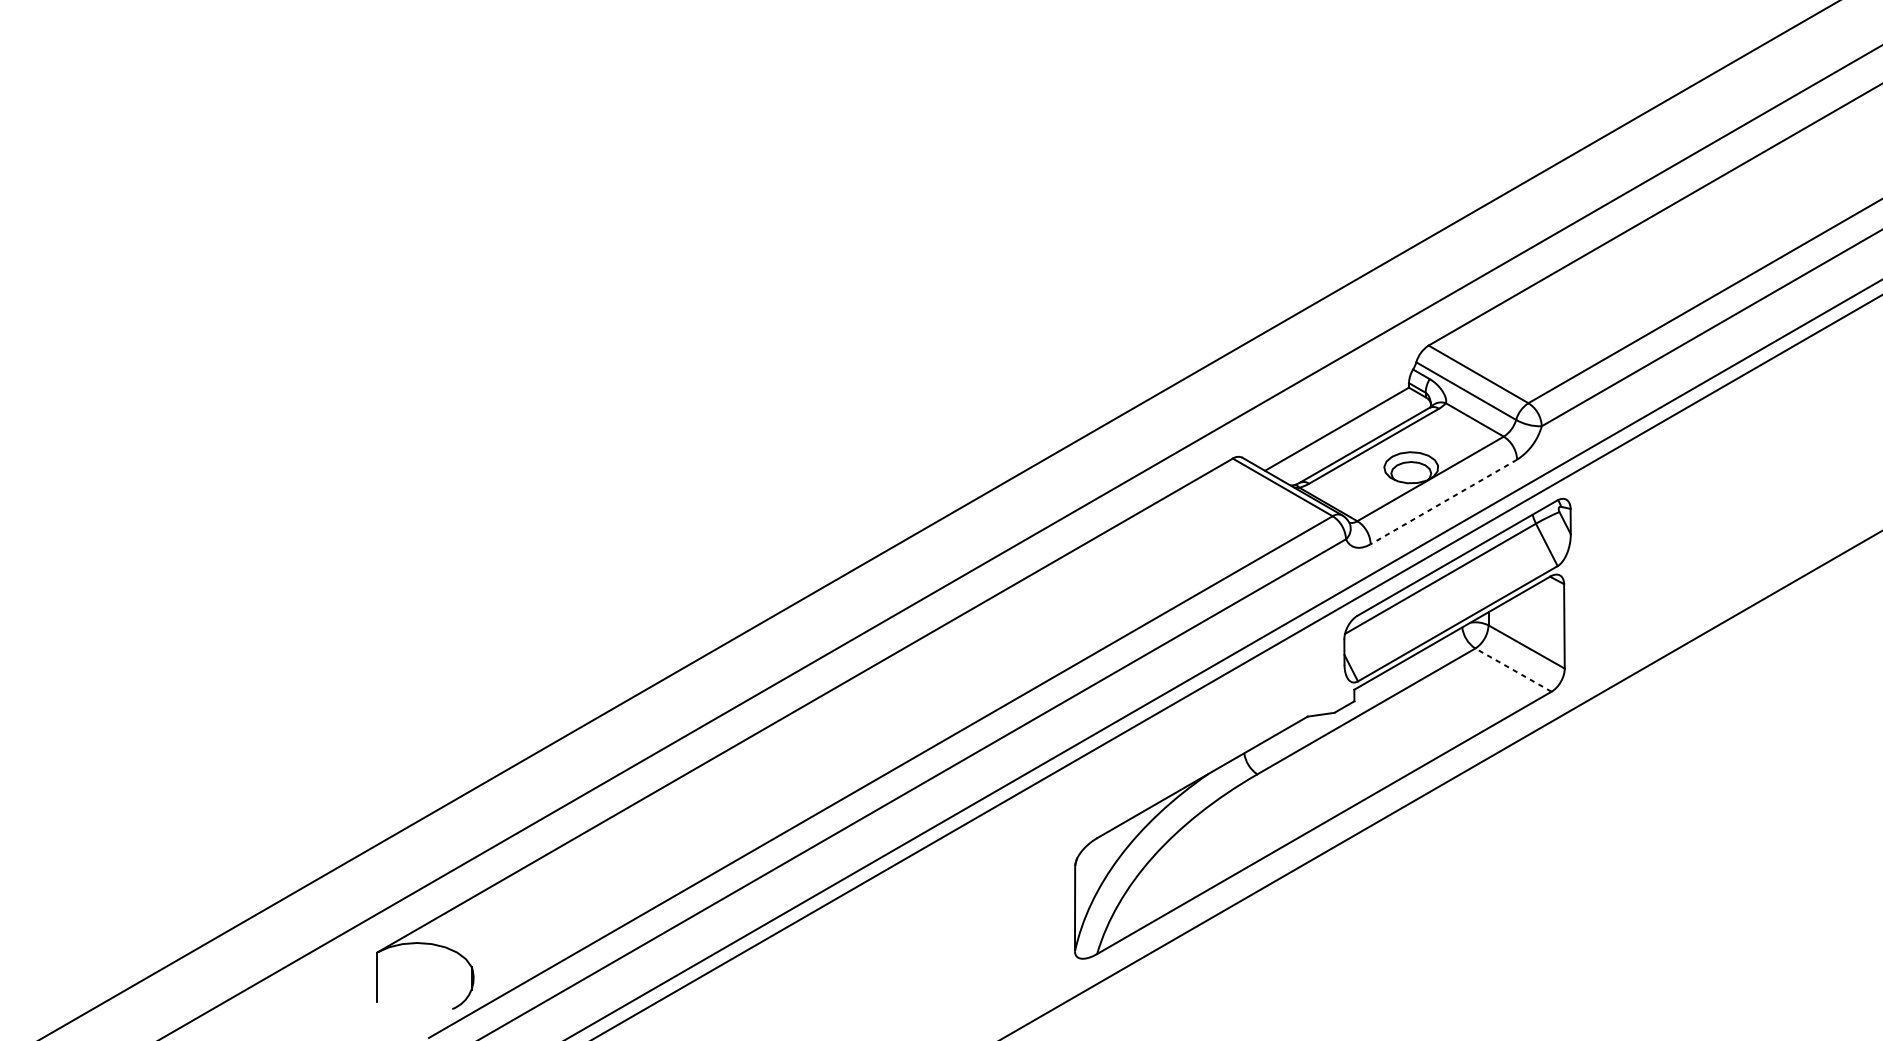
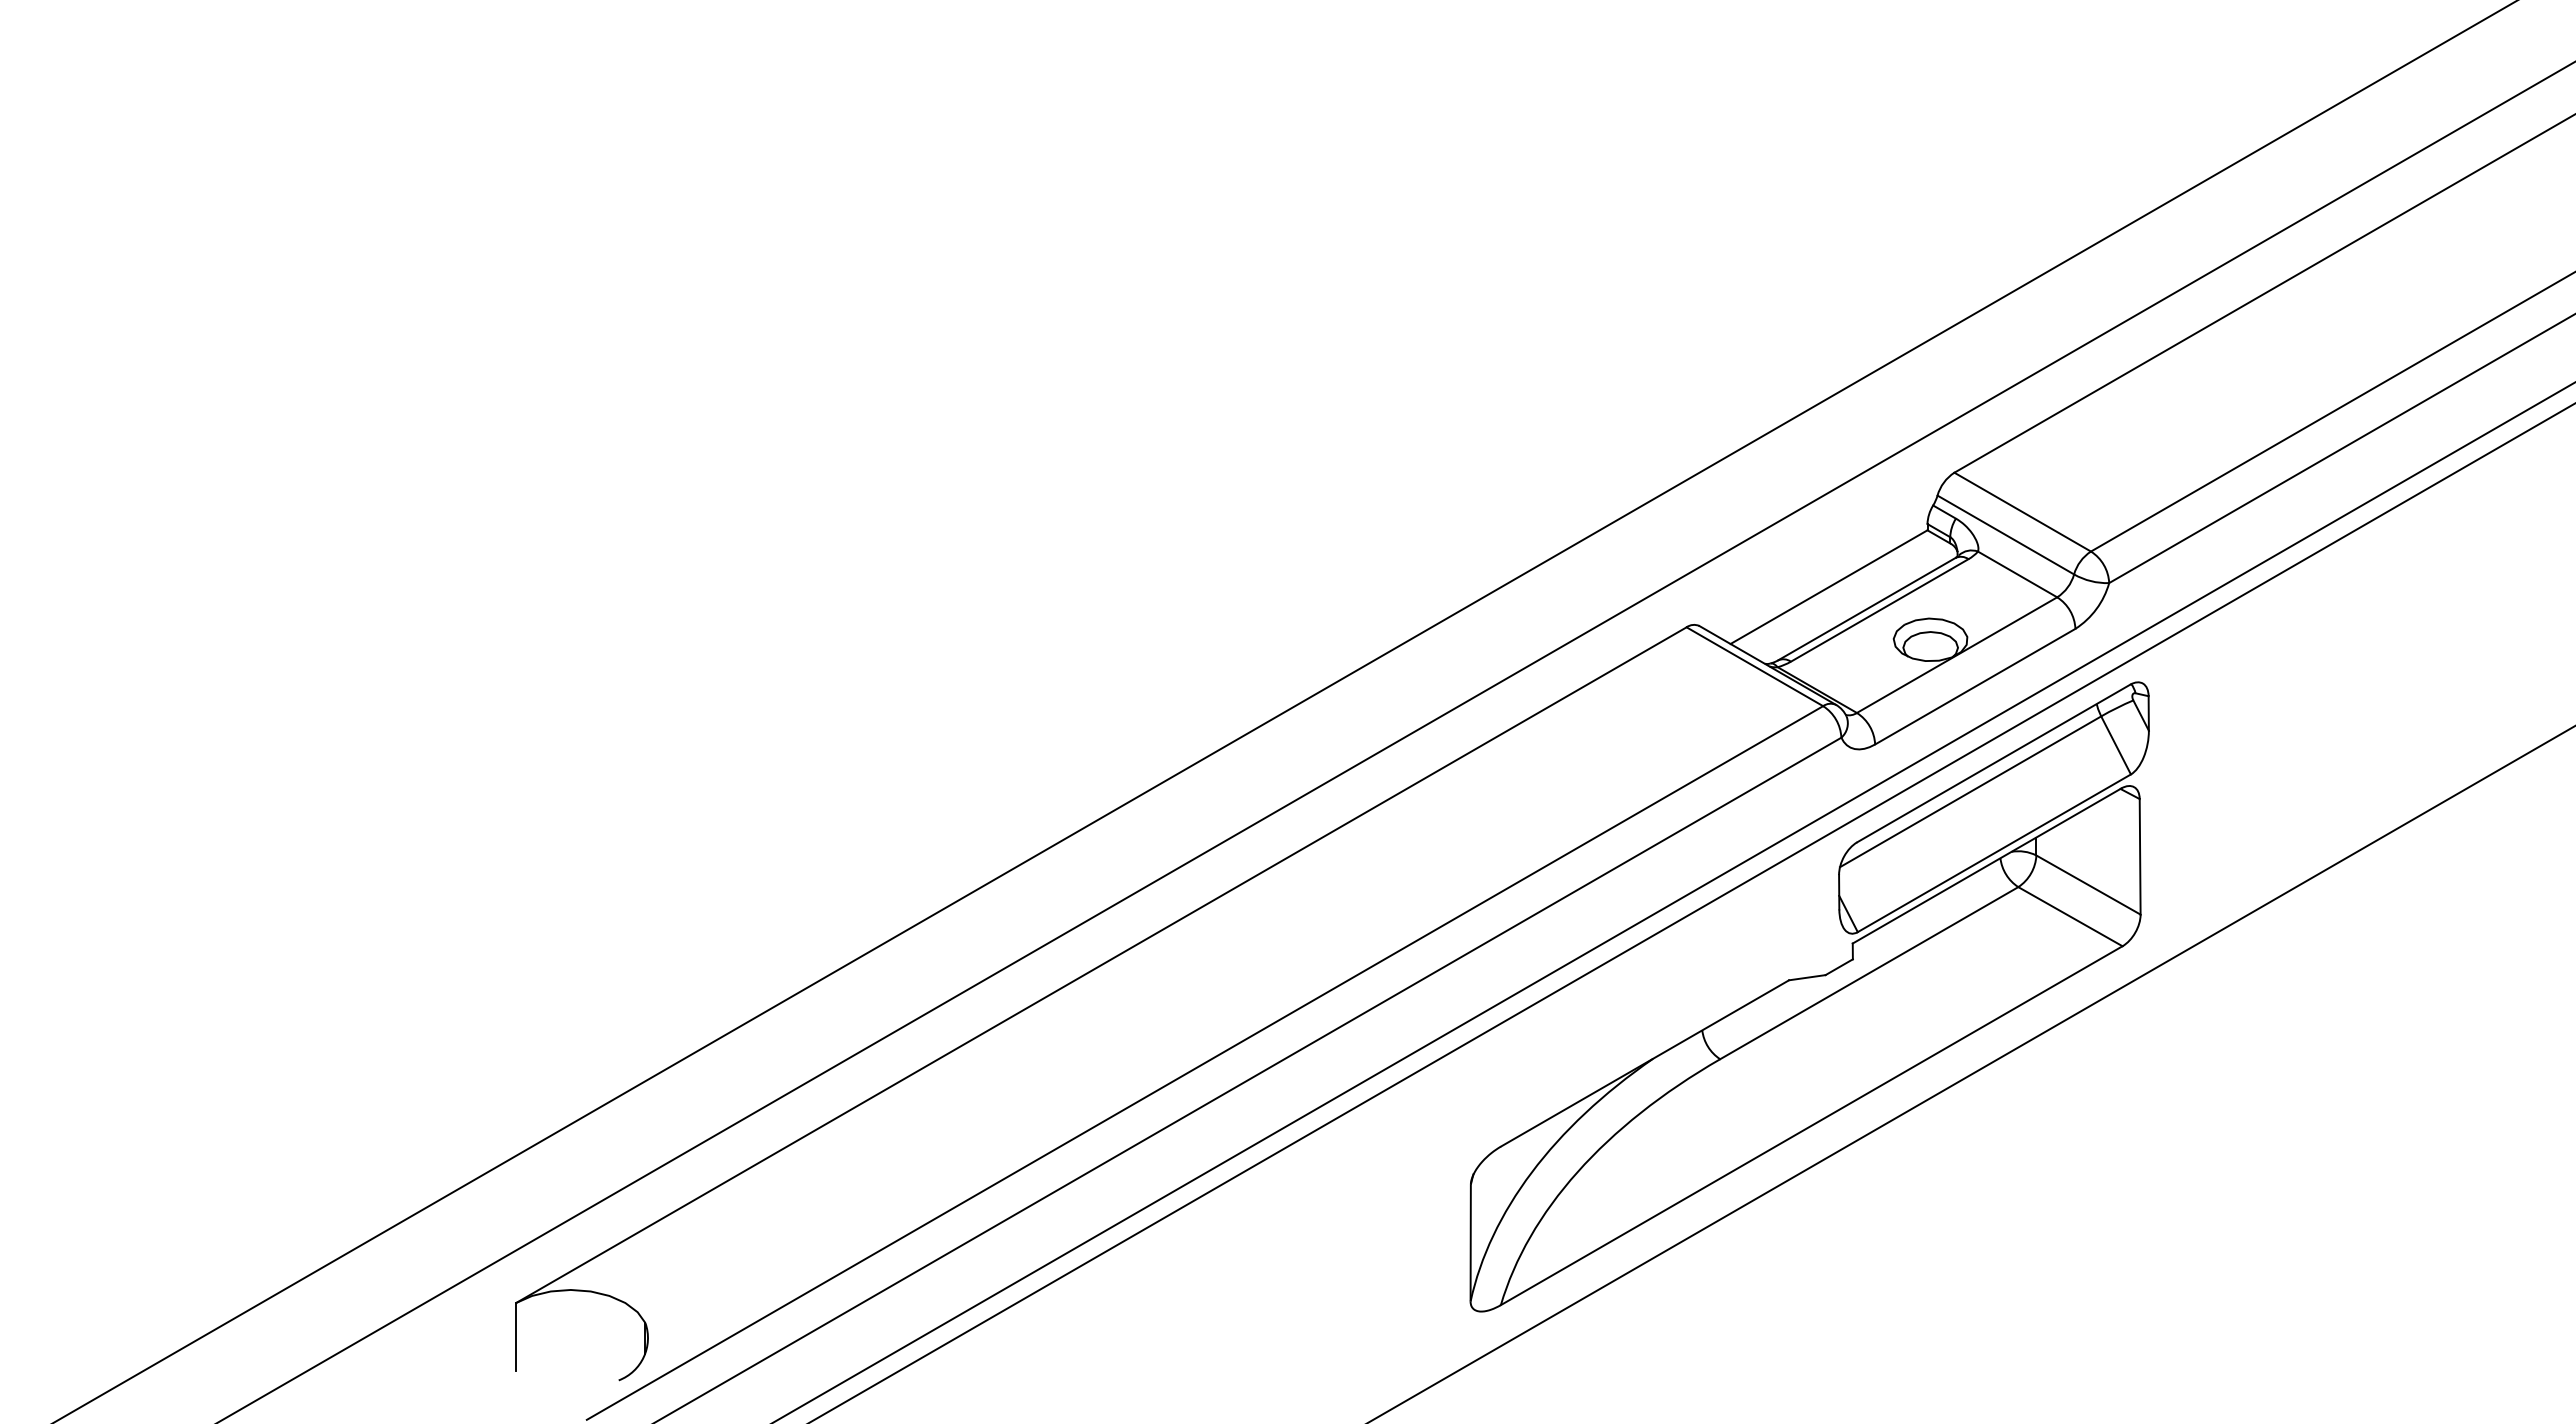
line: (1444, 501) -> (1975, 686), dashed -> solid
line: (1513, 669) -> (2070, 916), dashed -> solid

